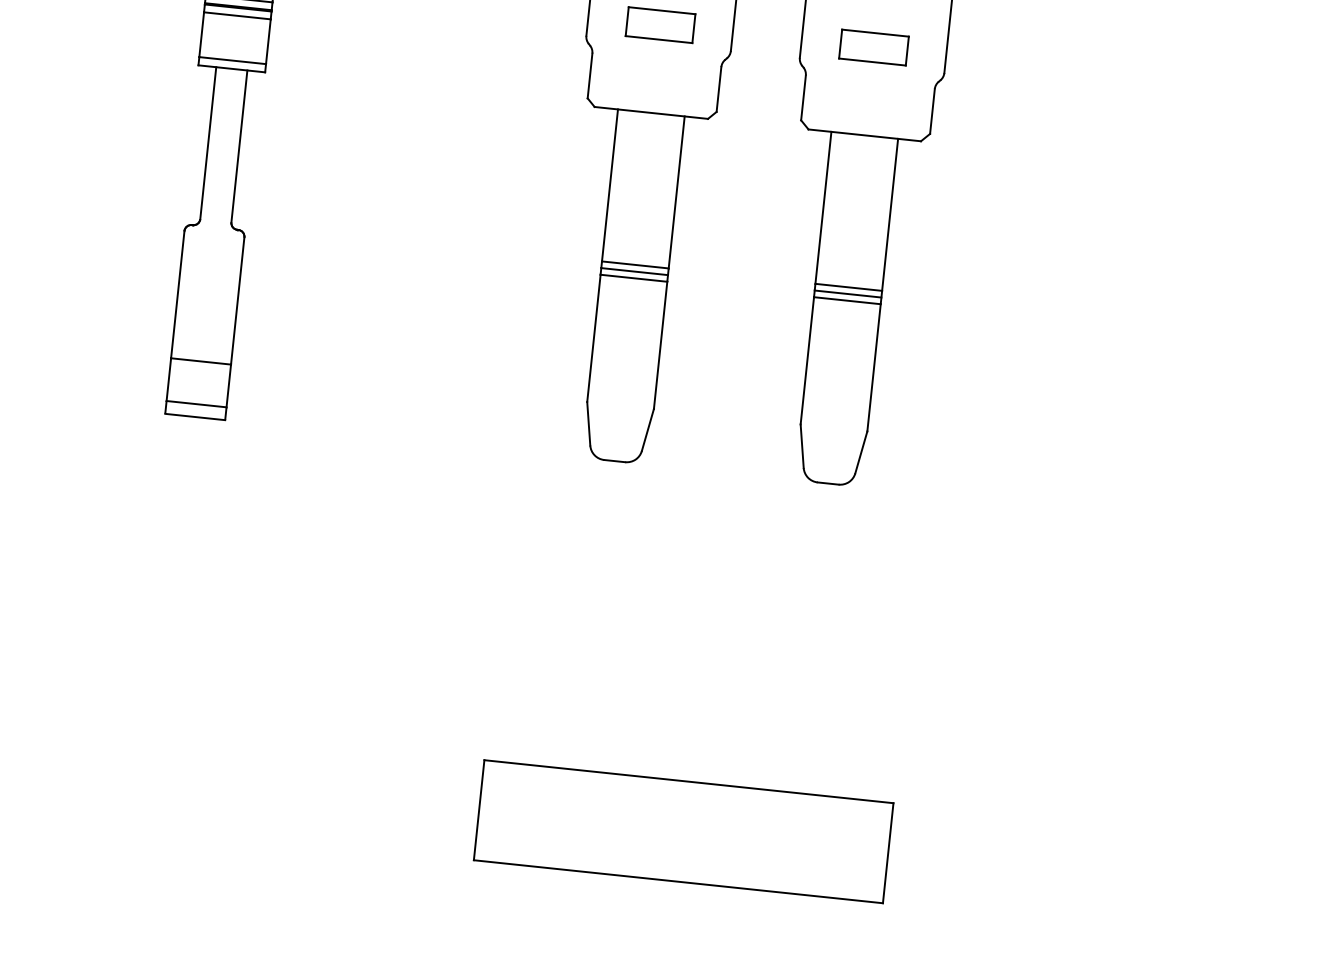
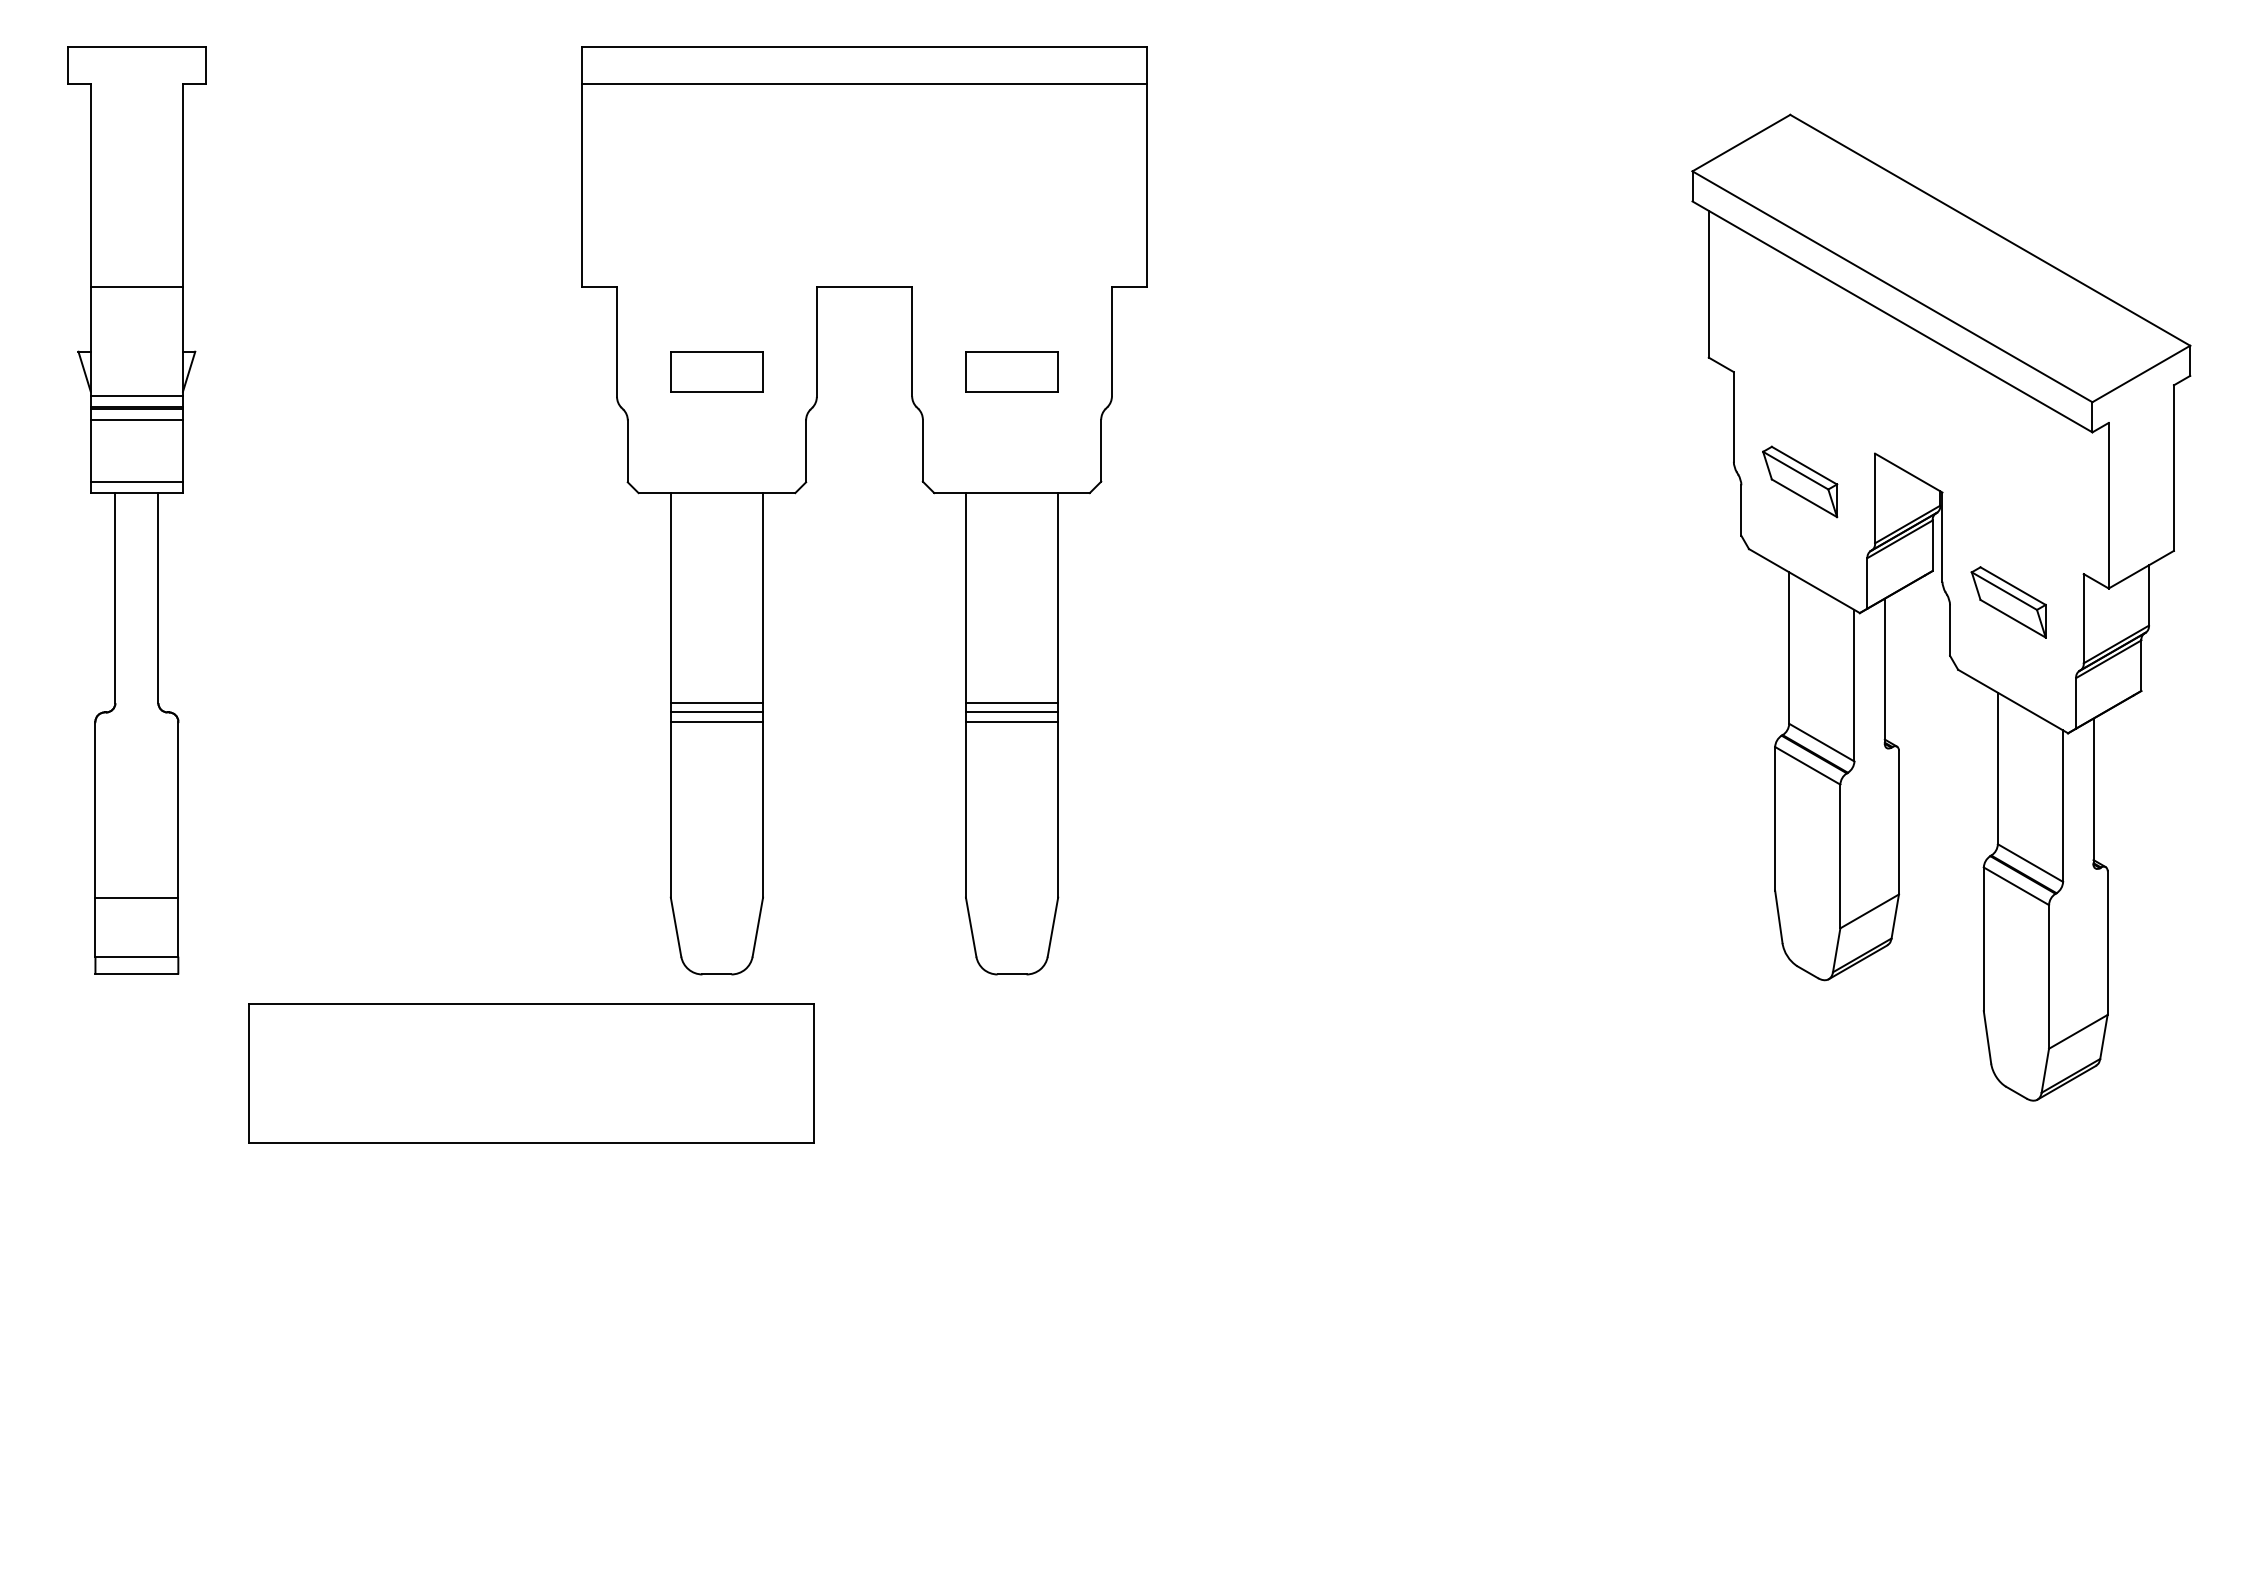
part: (683, 831) -> (531, 1073), moved

